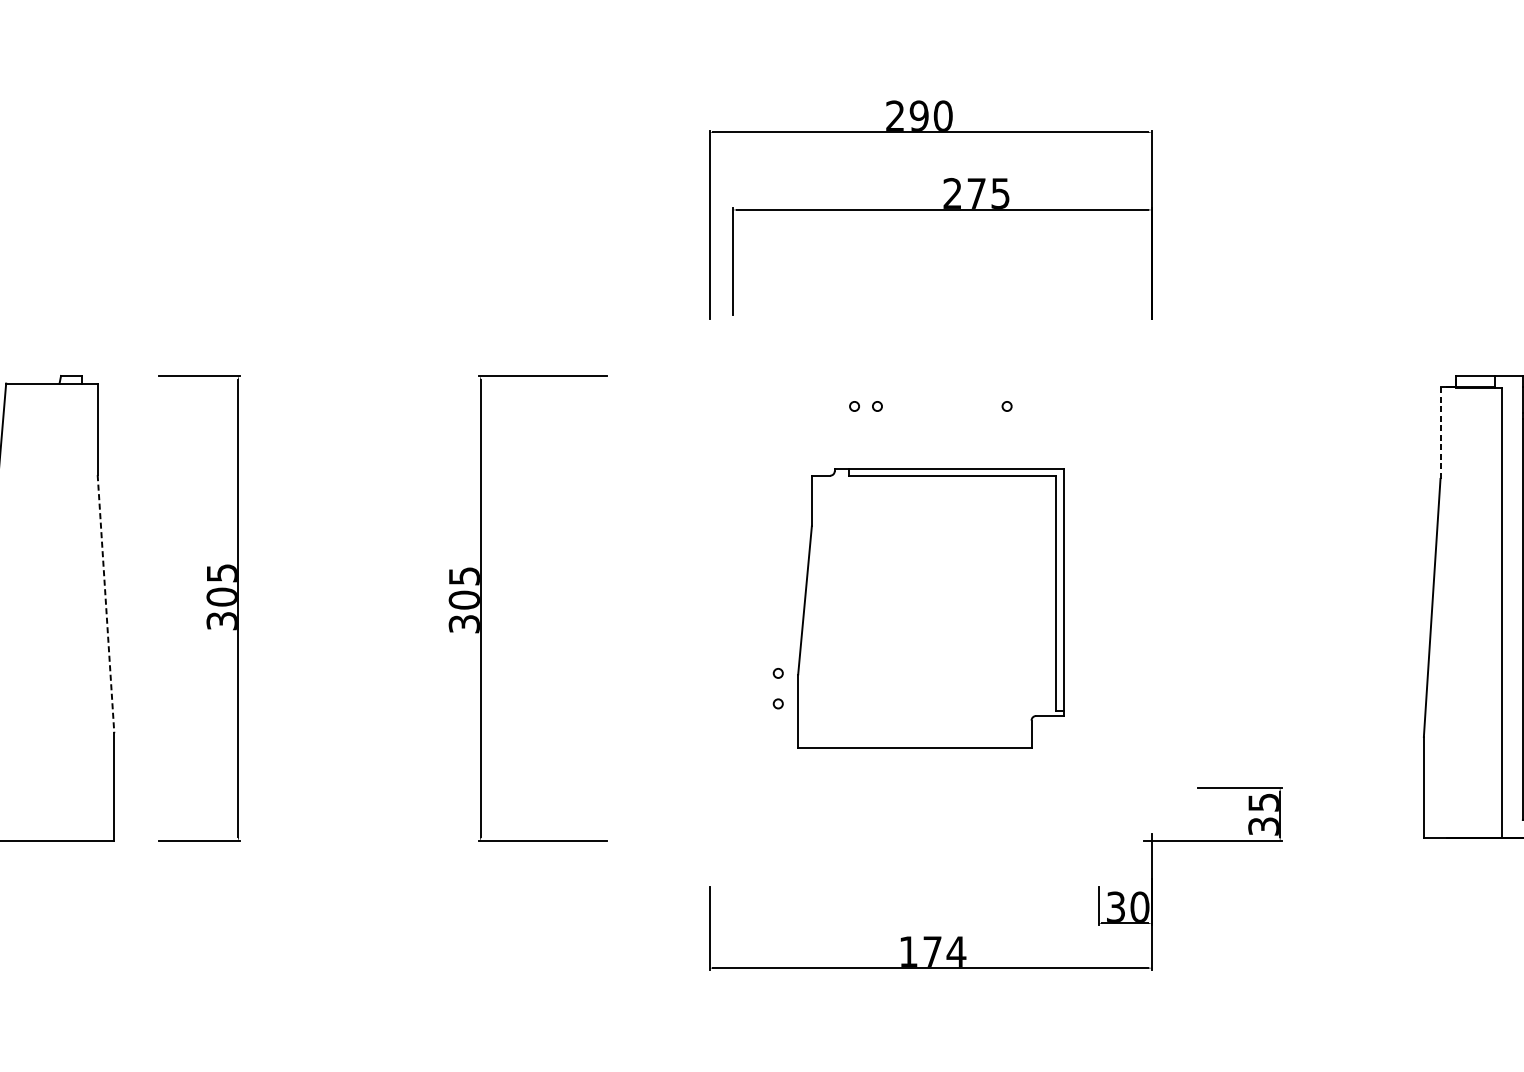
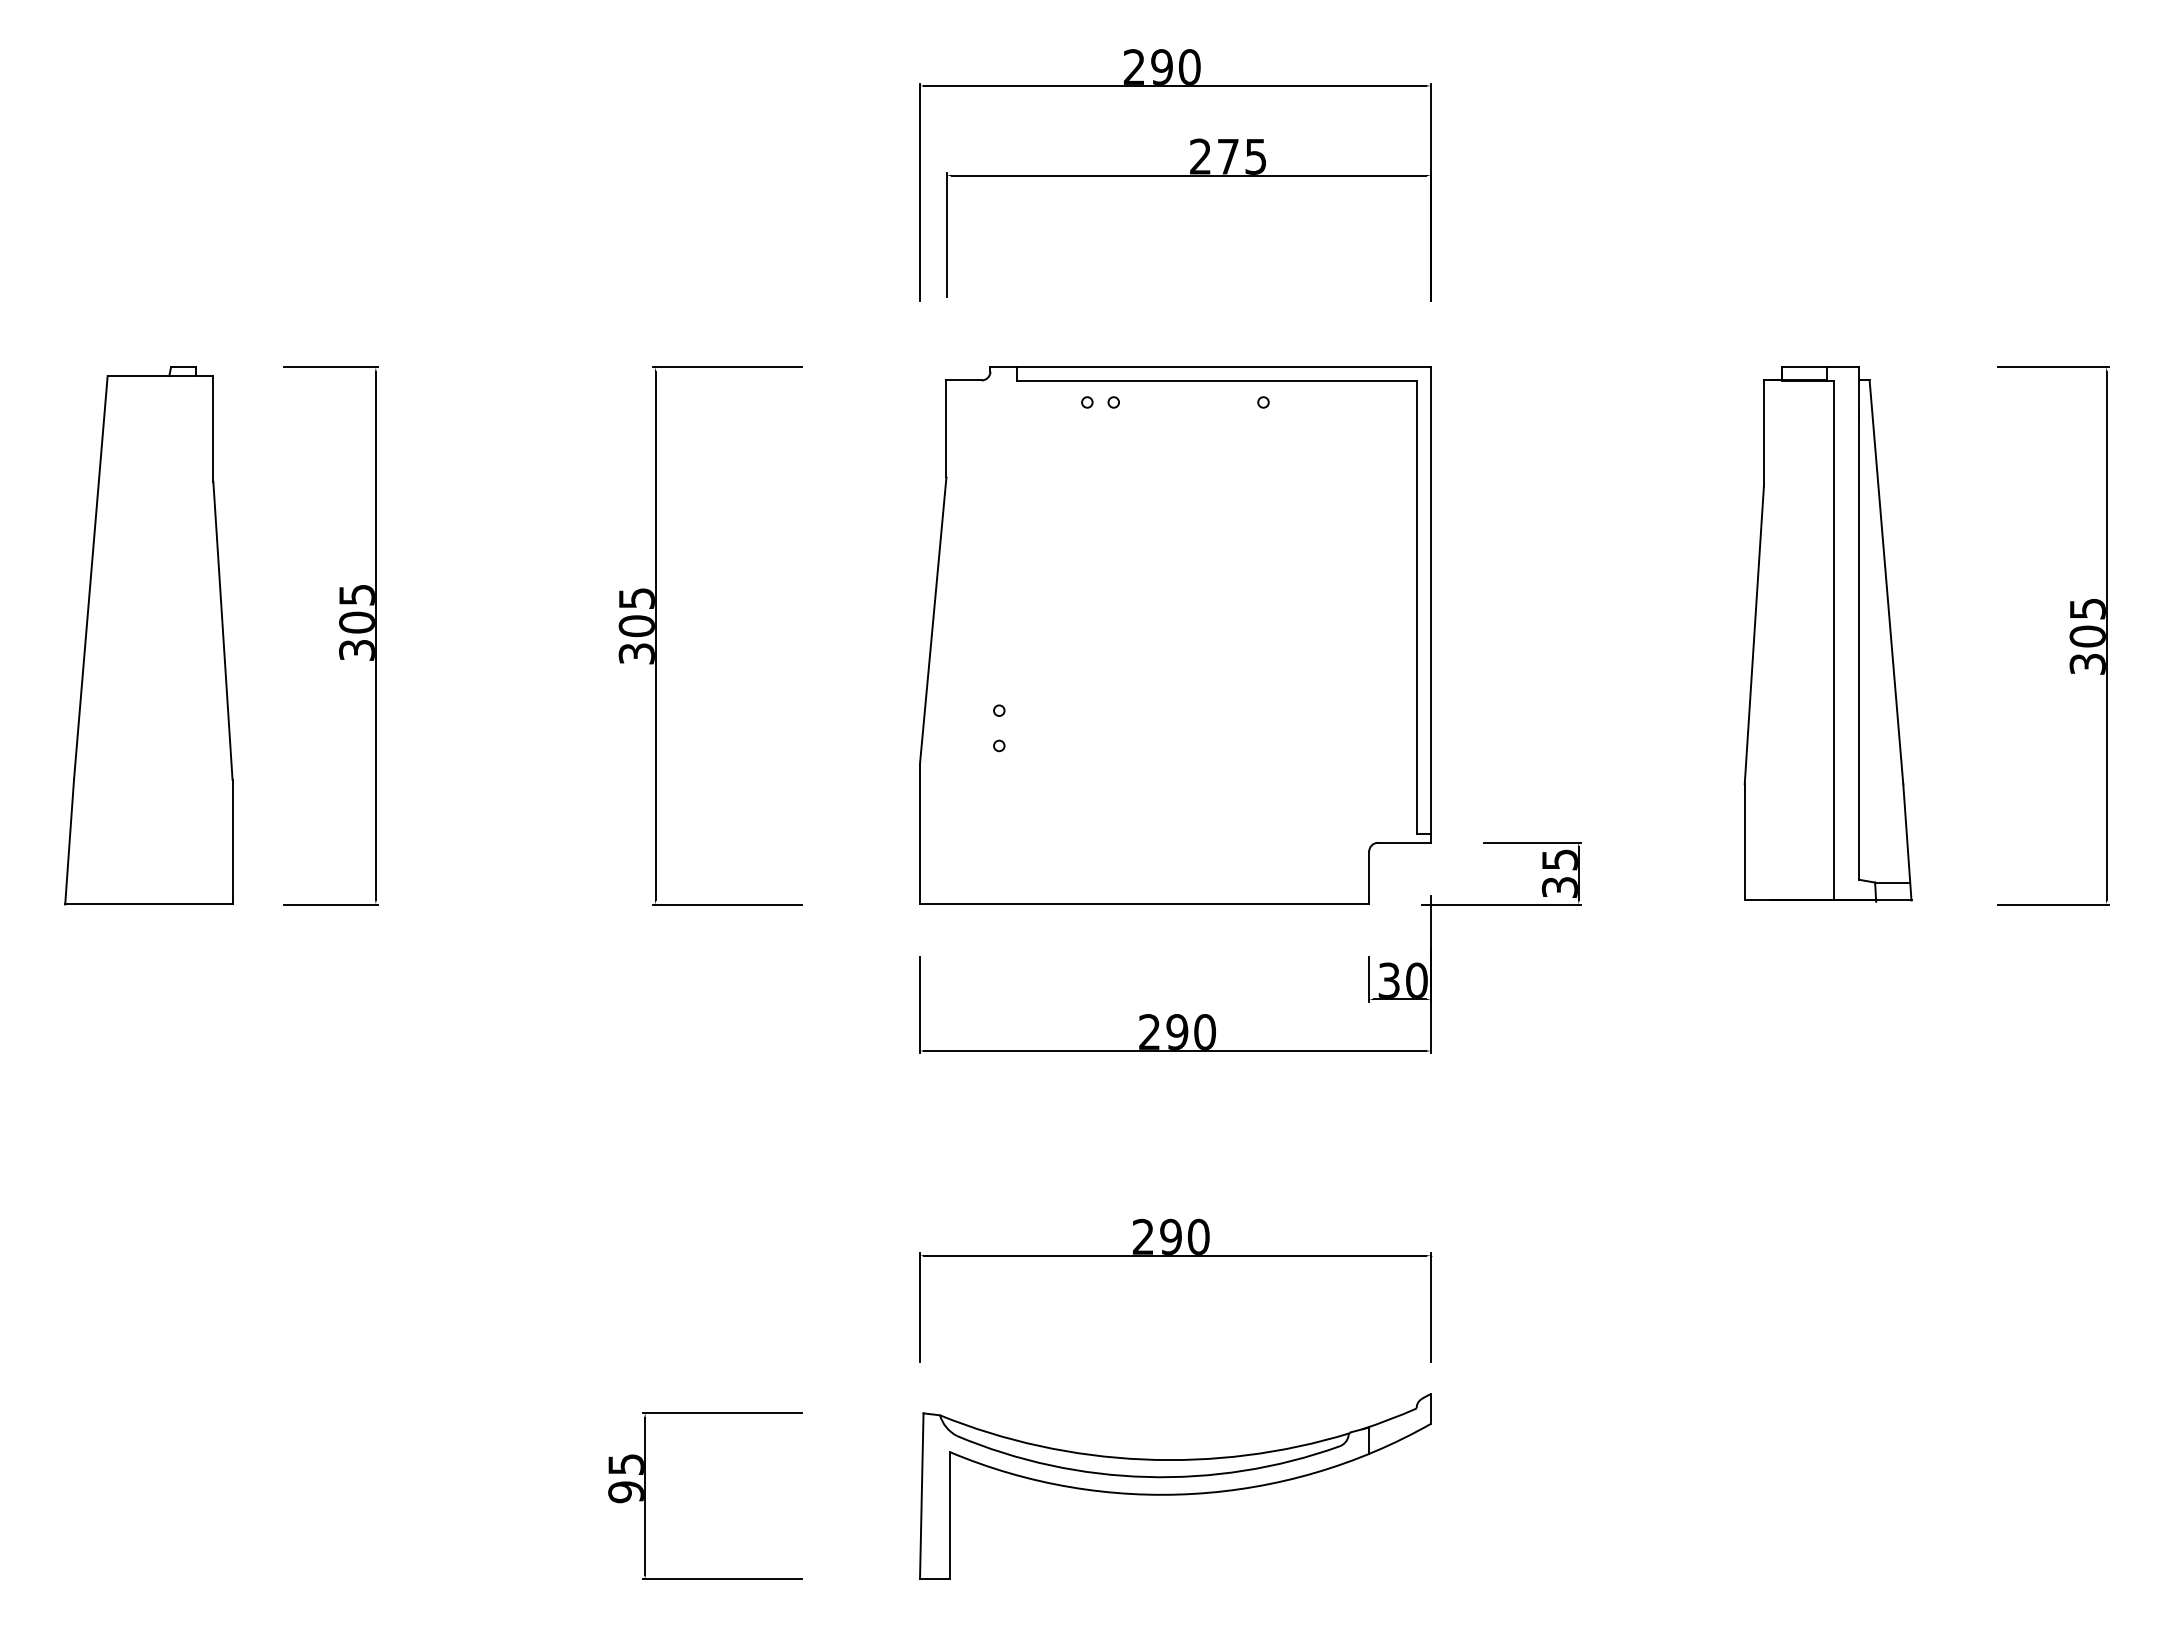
line: (1440, 433) -> (1763, 433), dashed -> solid
line: (105, 604) -> (222, 631), dashed -> solid
part: (930, 608) -> (1175, 635), size x1.67
text: (932, 951) -> (1177, 1031), 174 -> 290

